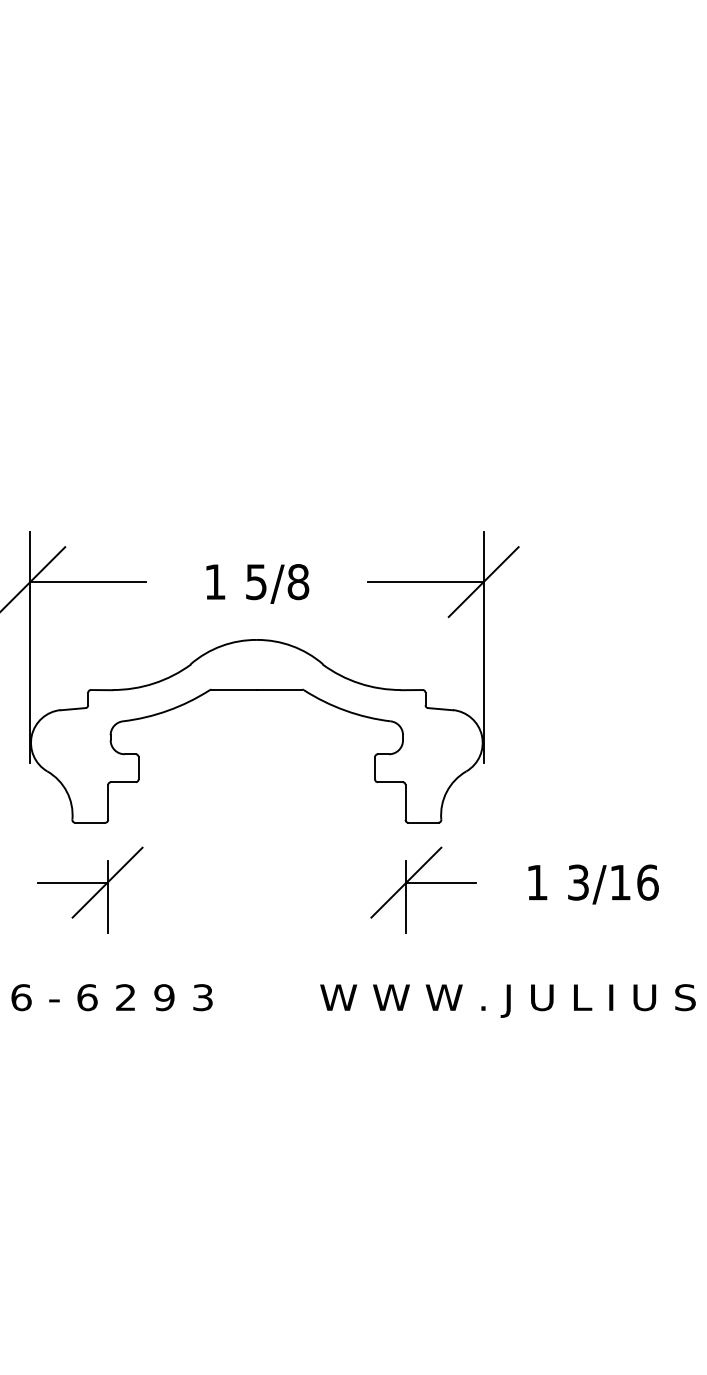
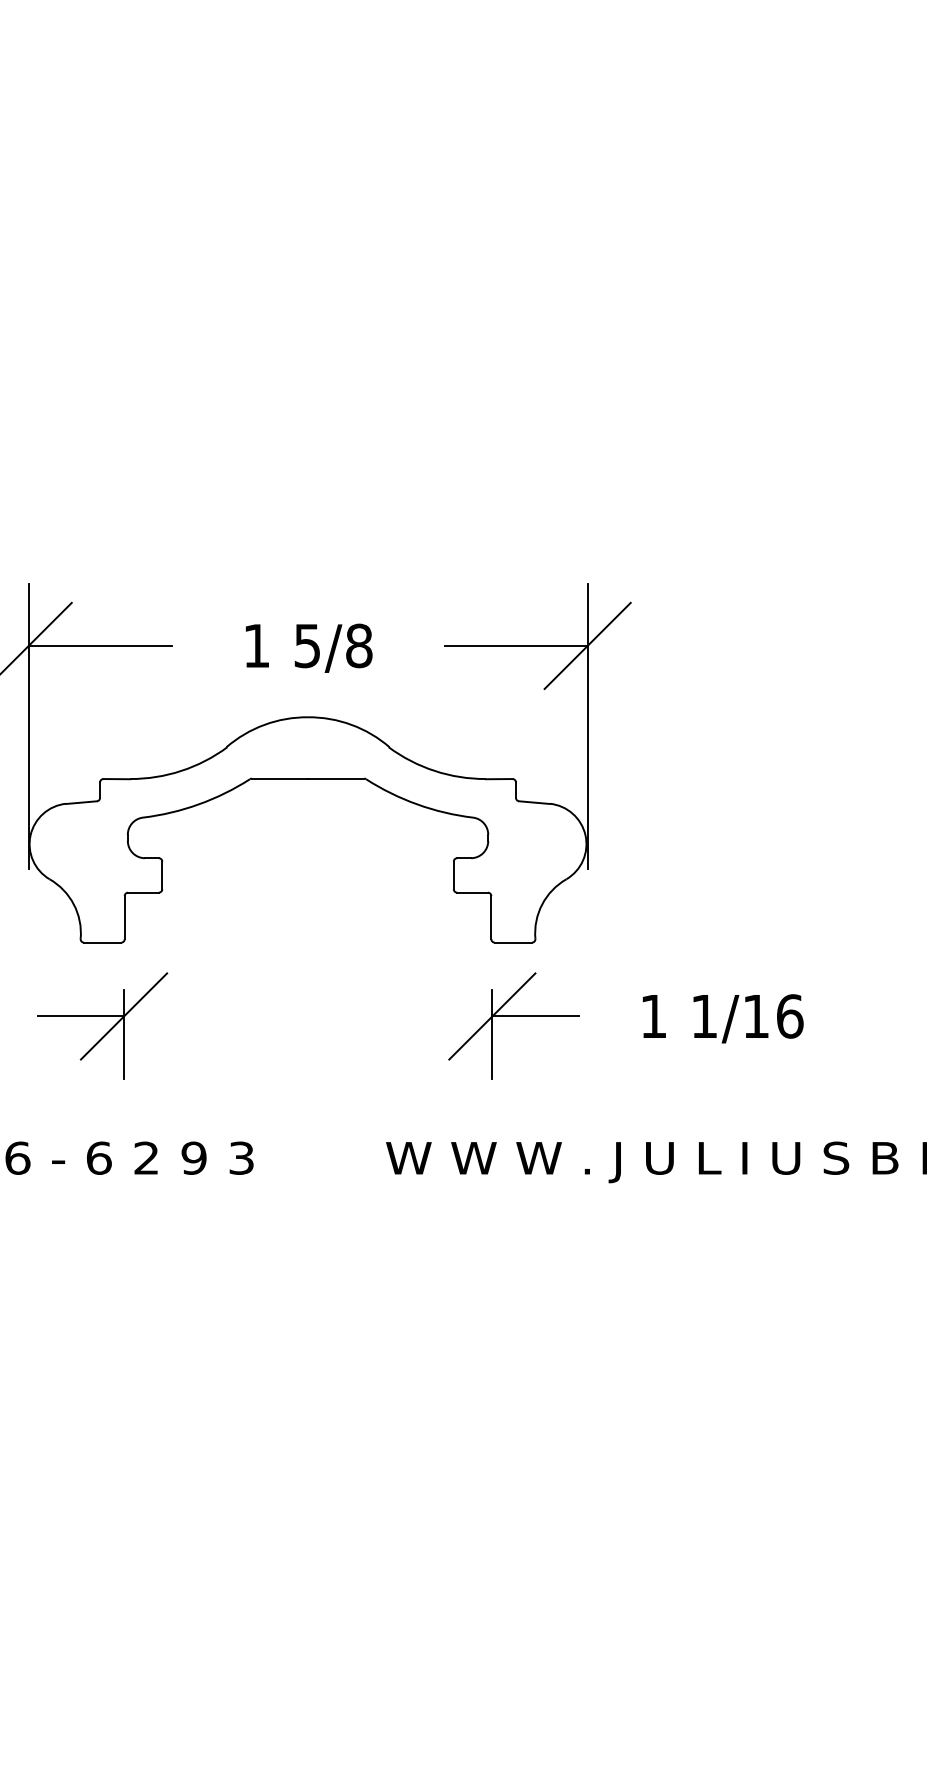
text: (578, 882) -> (704, 1016), 3/16 -> 1/16

